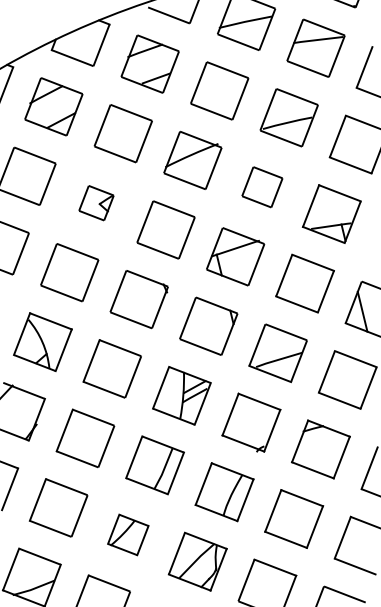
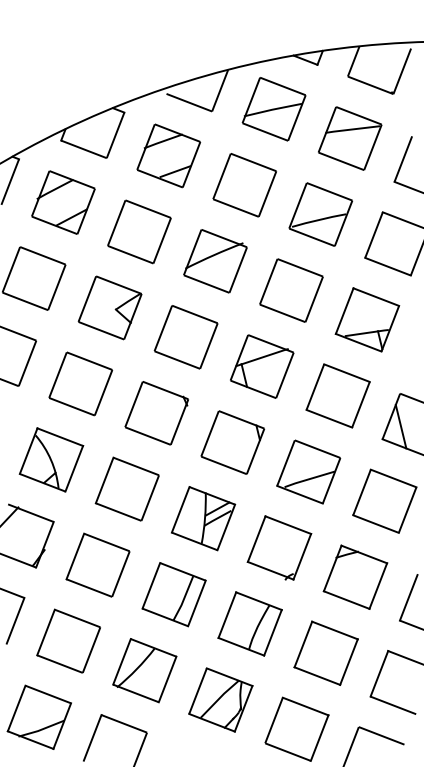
part: (262, 187) -> (291, 290), size x1.43
part: (95, 202) -> (109, 307), size x1.67
part: (127, 534) -> (144, 670), size x1.43

